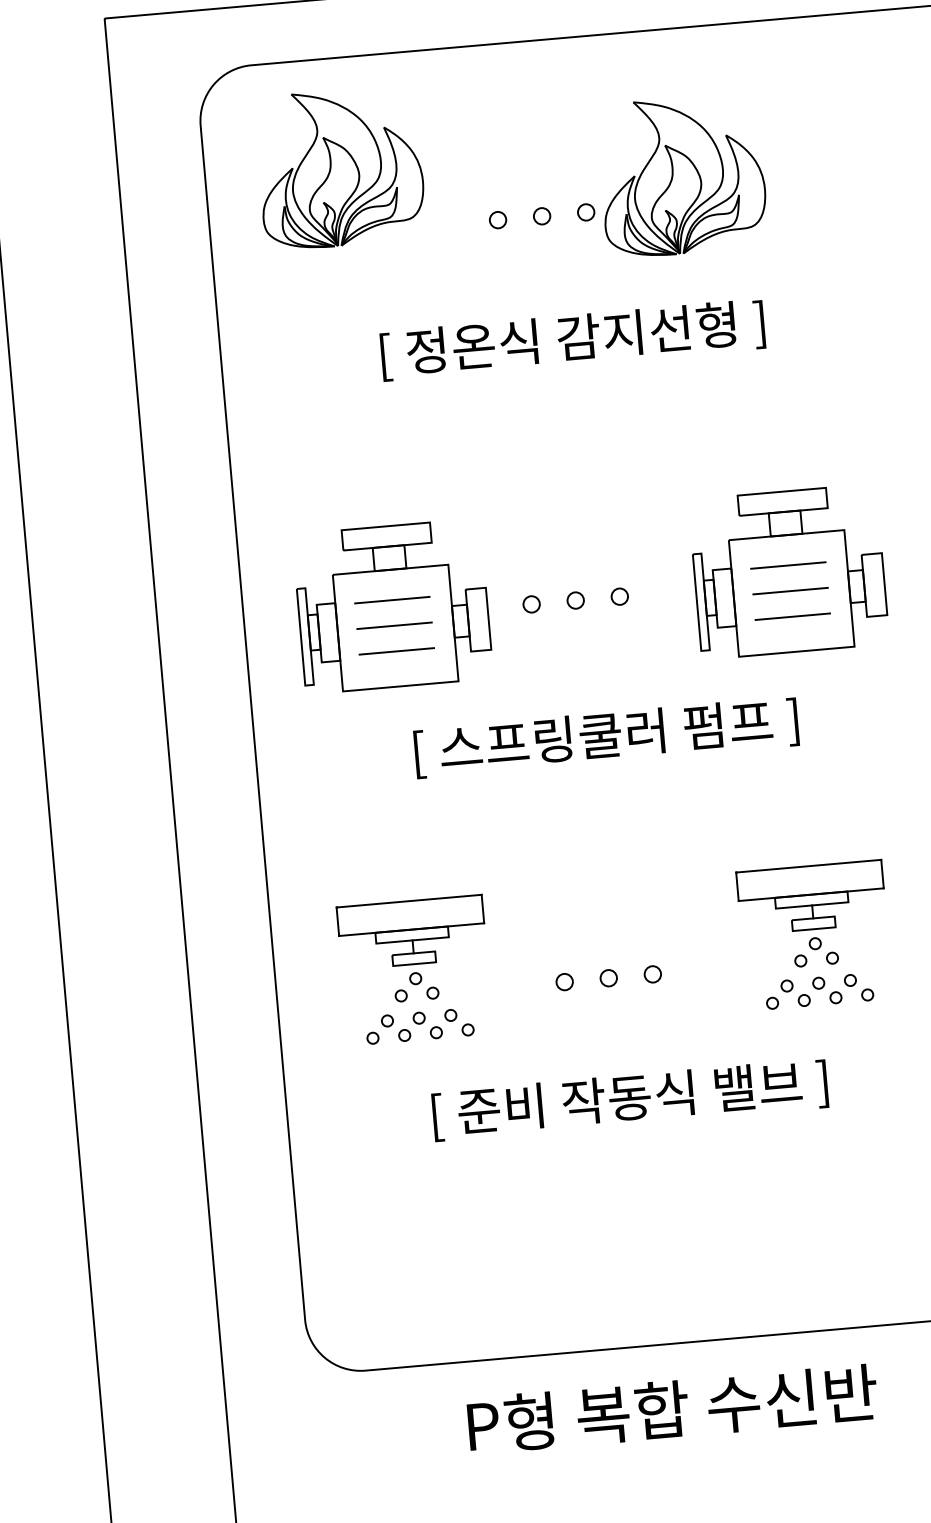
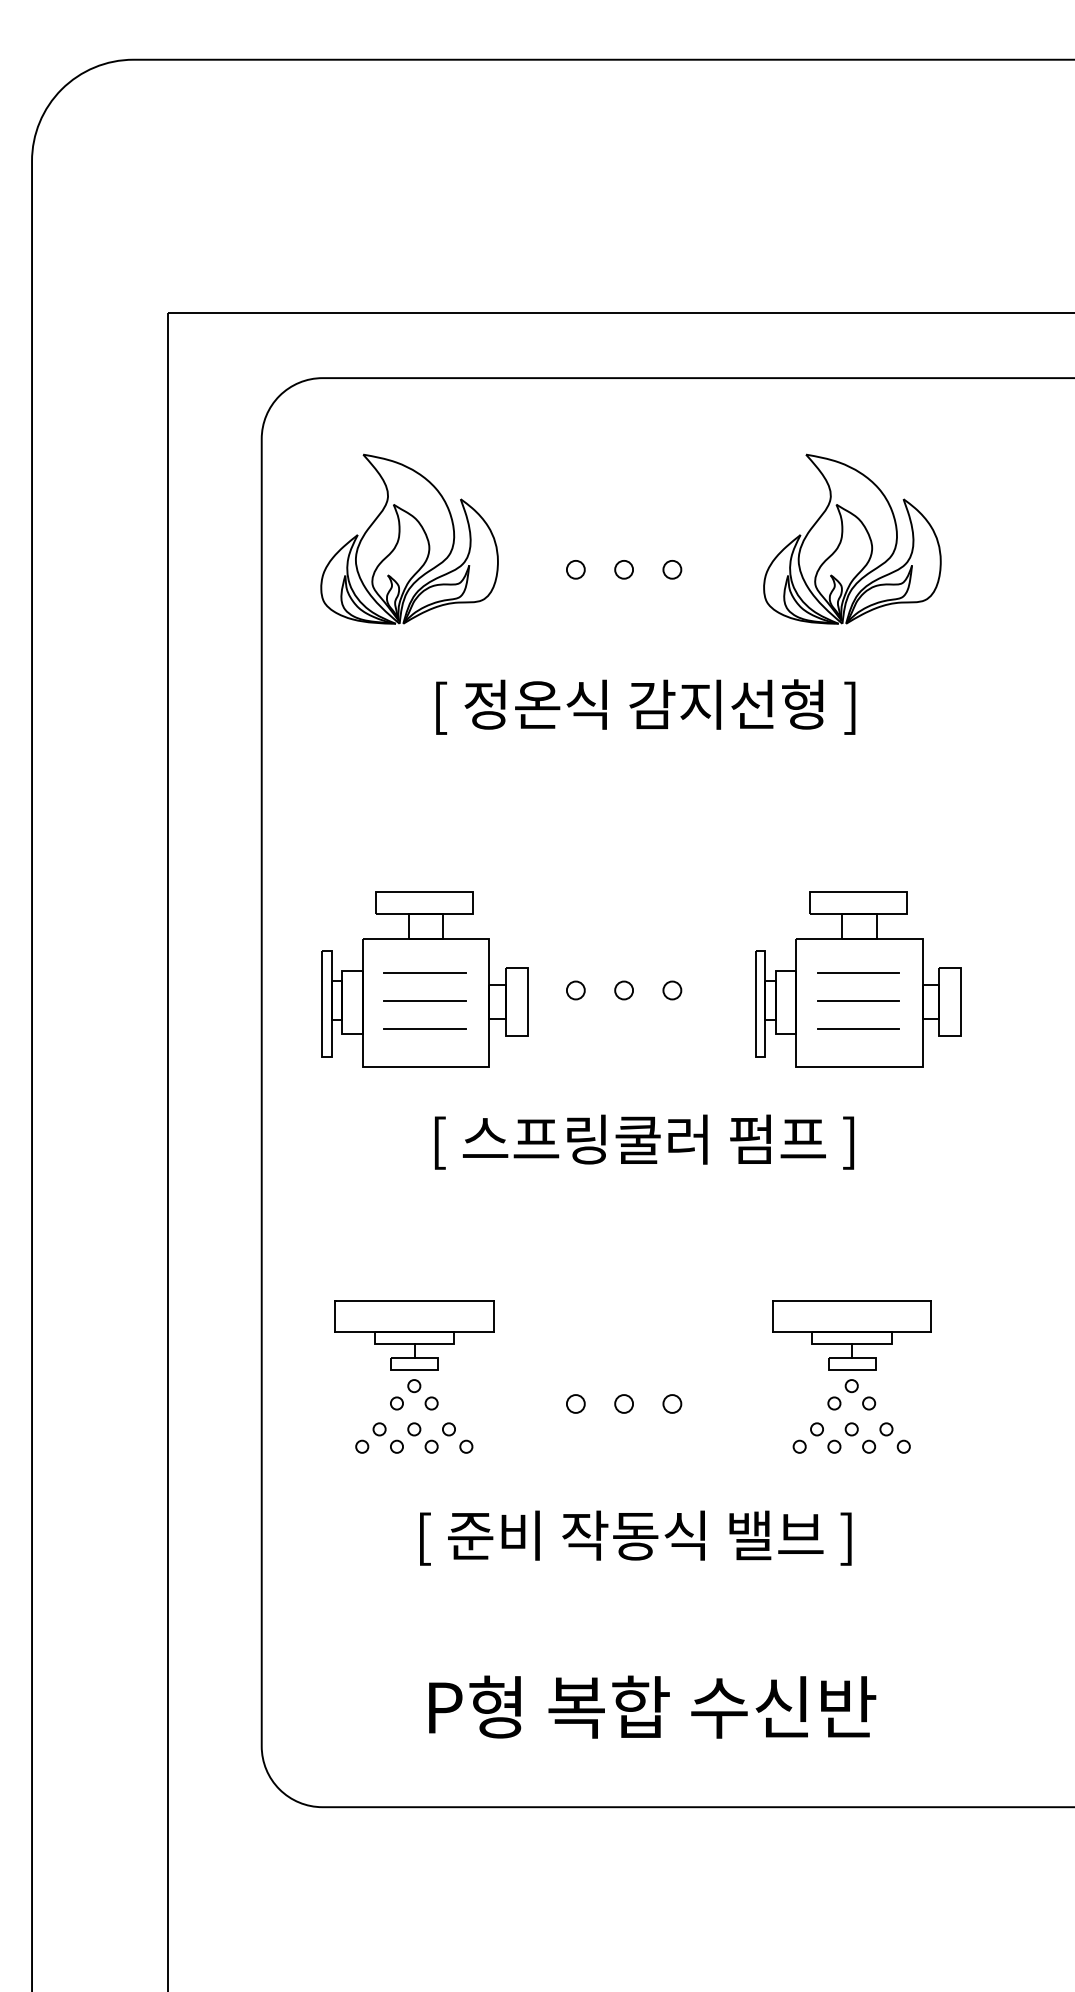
part: (340, 167) -> (409, 538), moved
part: (682, 175) -> (852, 538), moved
text: (672, 1408) -> (652, 1706), moved

